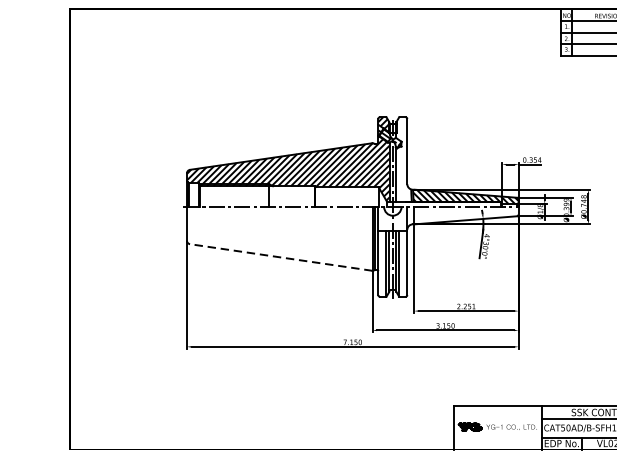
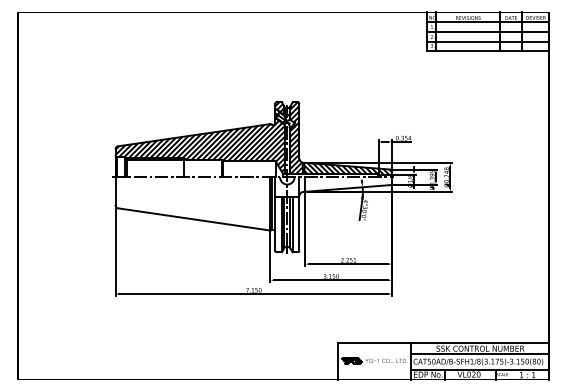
hatch: (403, 159) -> (296, 137), added
line: (281, 257) -> (194, 219), dashed -> solid

